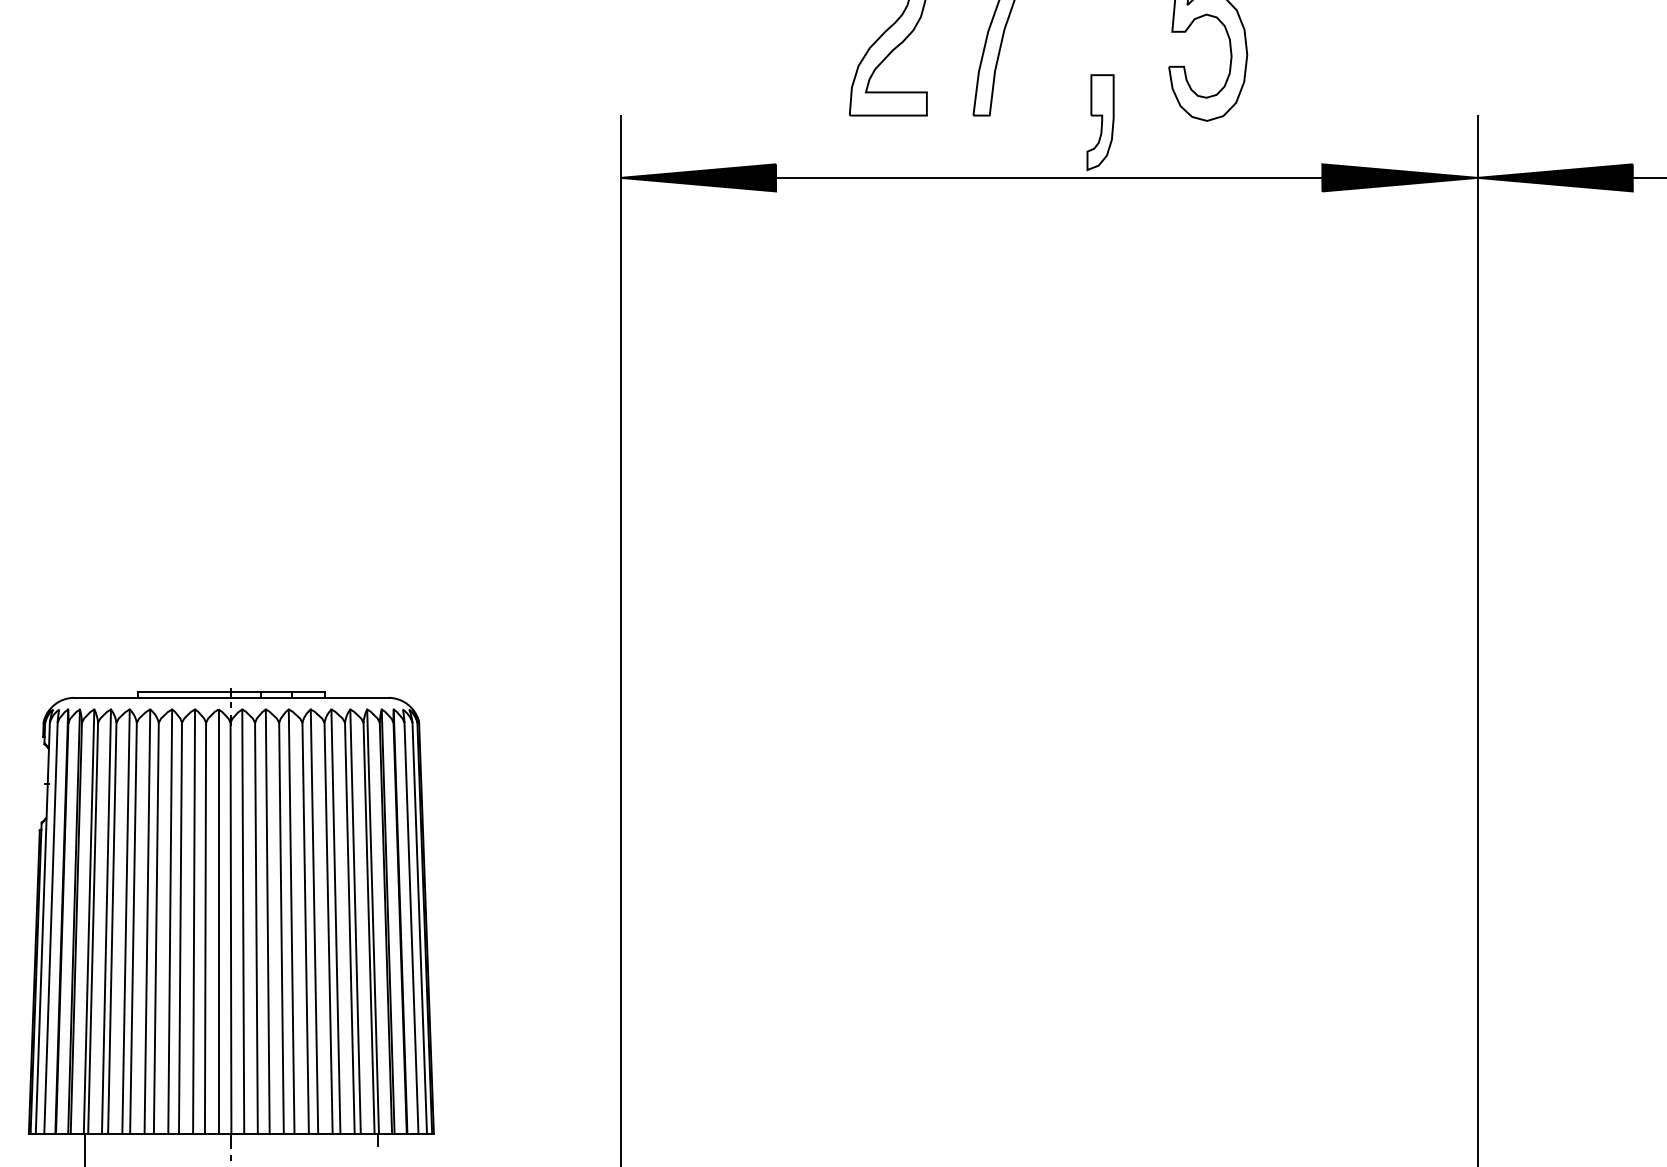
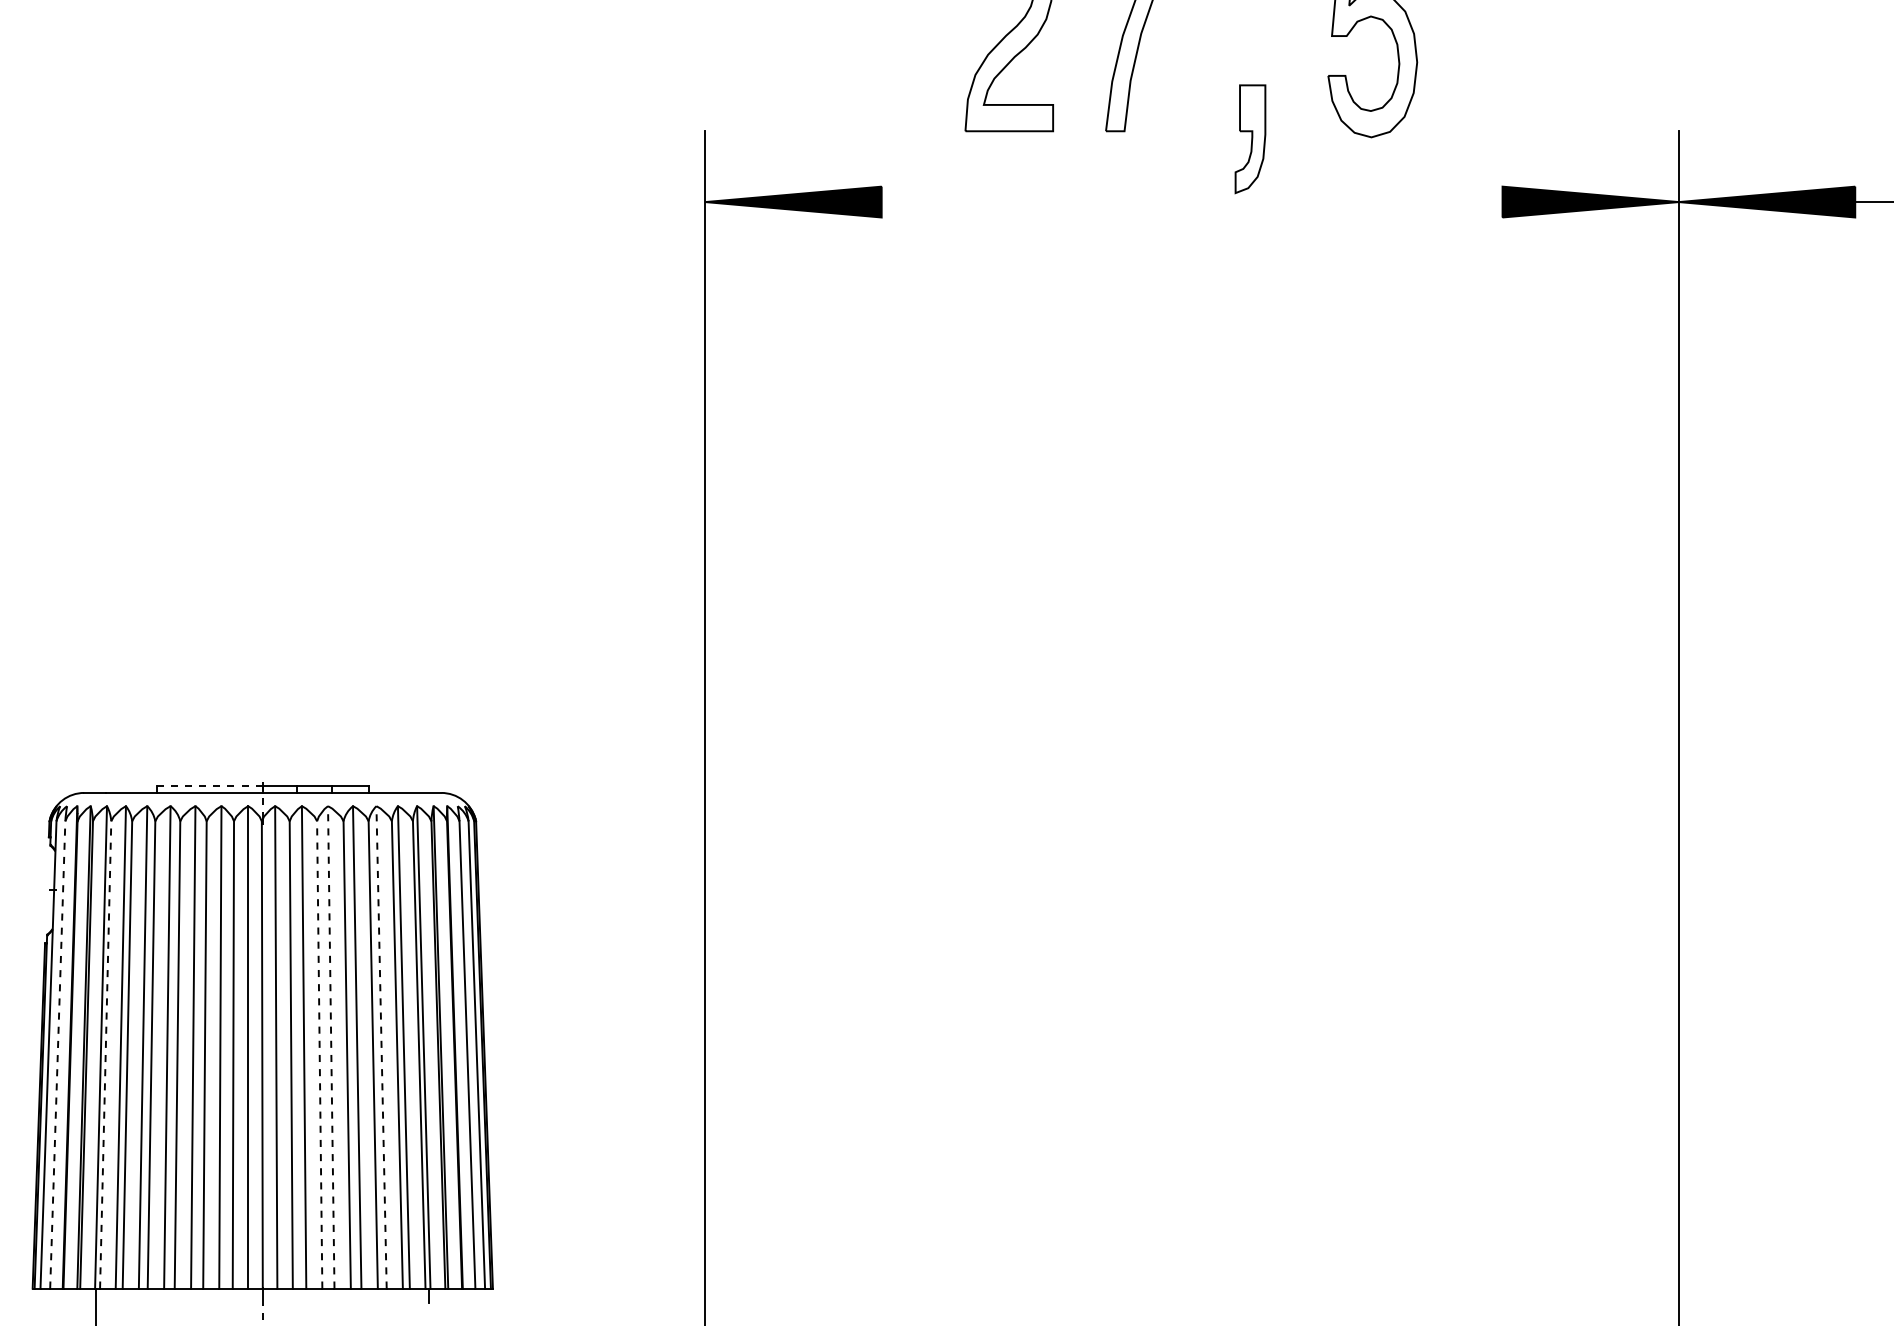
line: (1048, 178) -> (1191, 202), removed
line: (184, 691) -> (209, 785), solid -> dashed
line: (291, 920) -> (331, 1046), solid -> dashed
line: (335, 920) -> (381, 1046), solid -> dashed
line: (50, 928) -> (57, 1054), solid -> dashed
line: (92, 928) -> (105, 1054), solid -> dashed
line: (281, 928) -> (319, 1054), solid -> dashed

